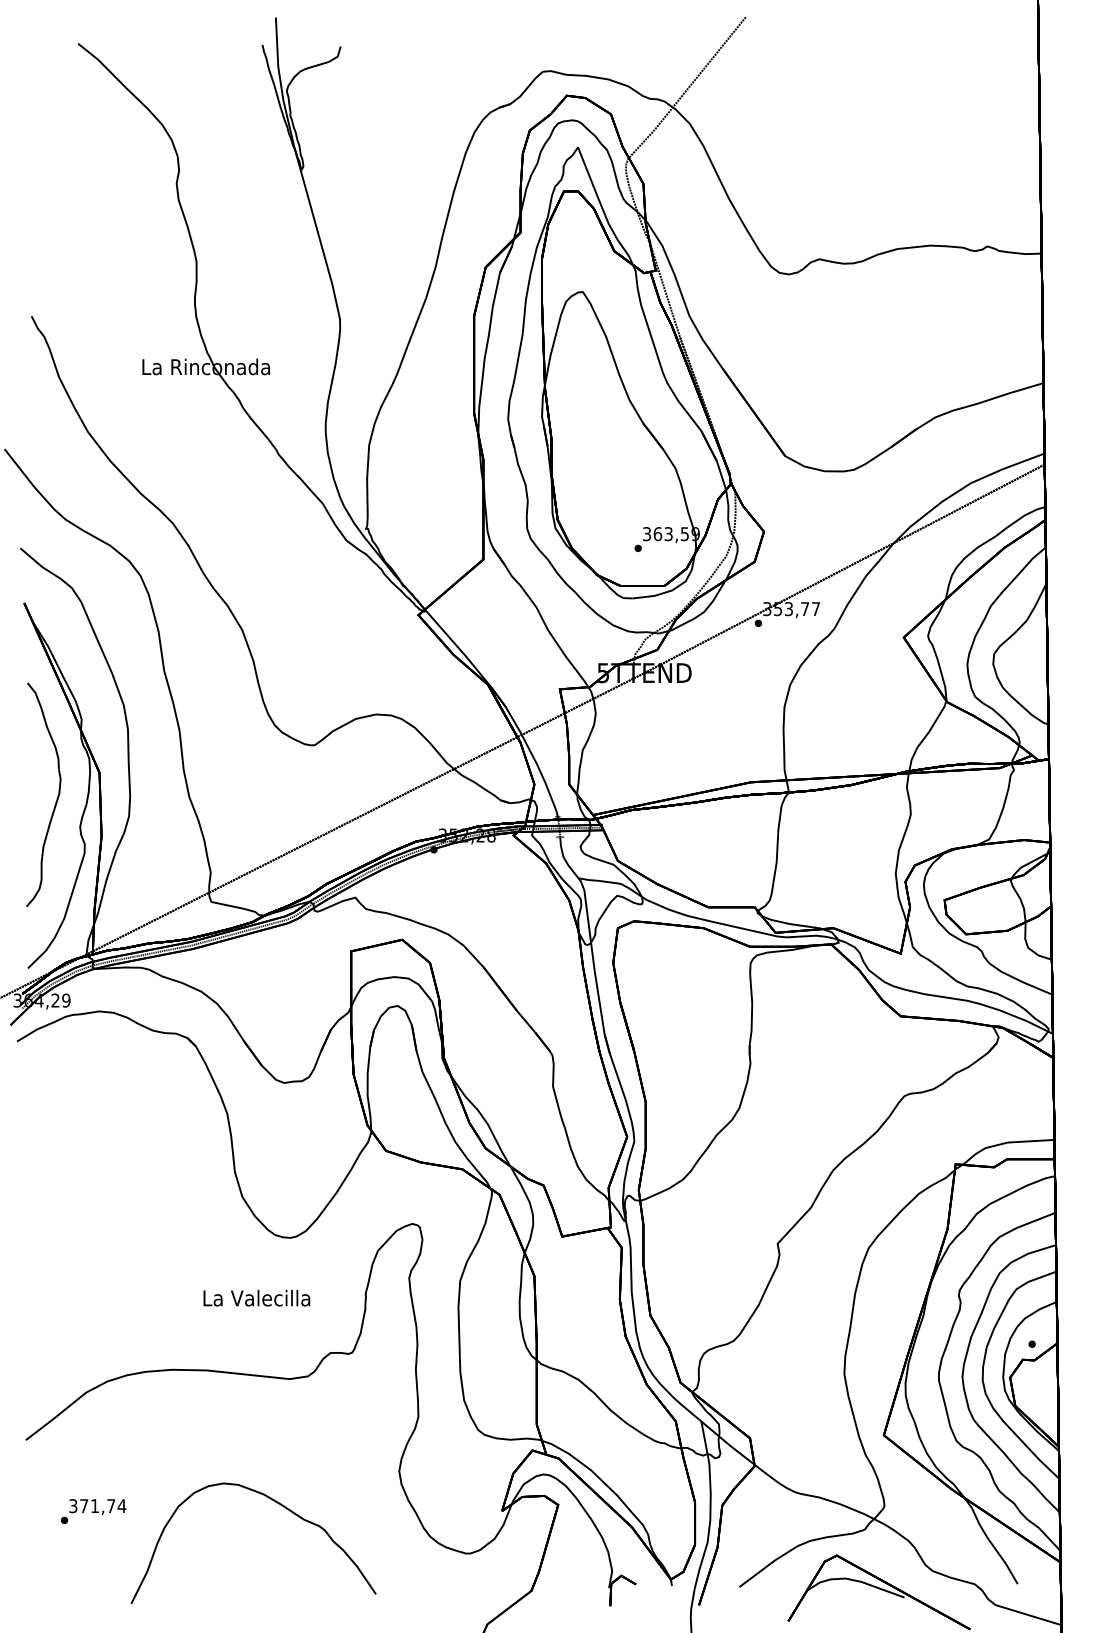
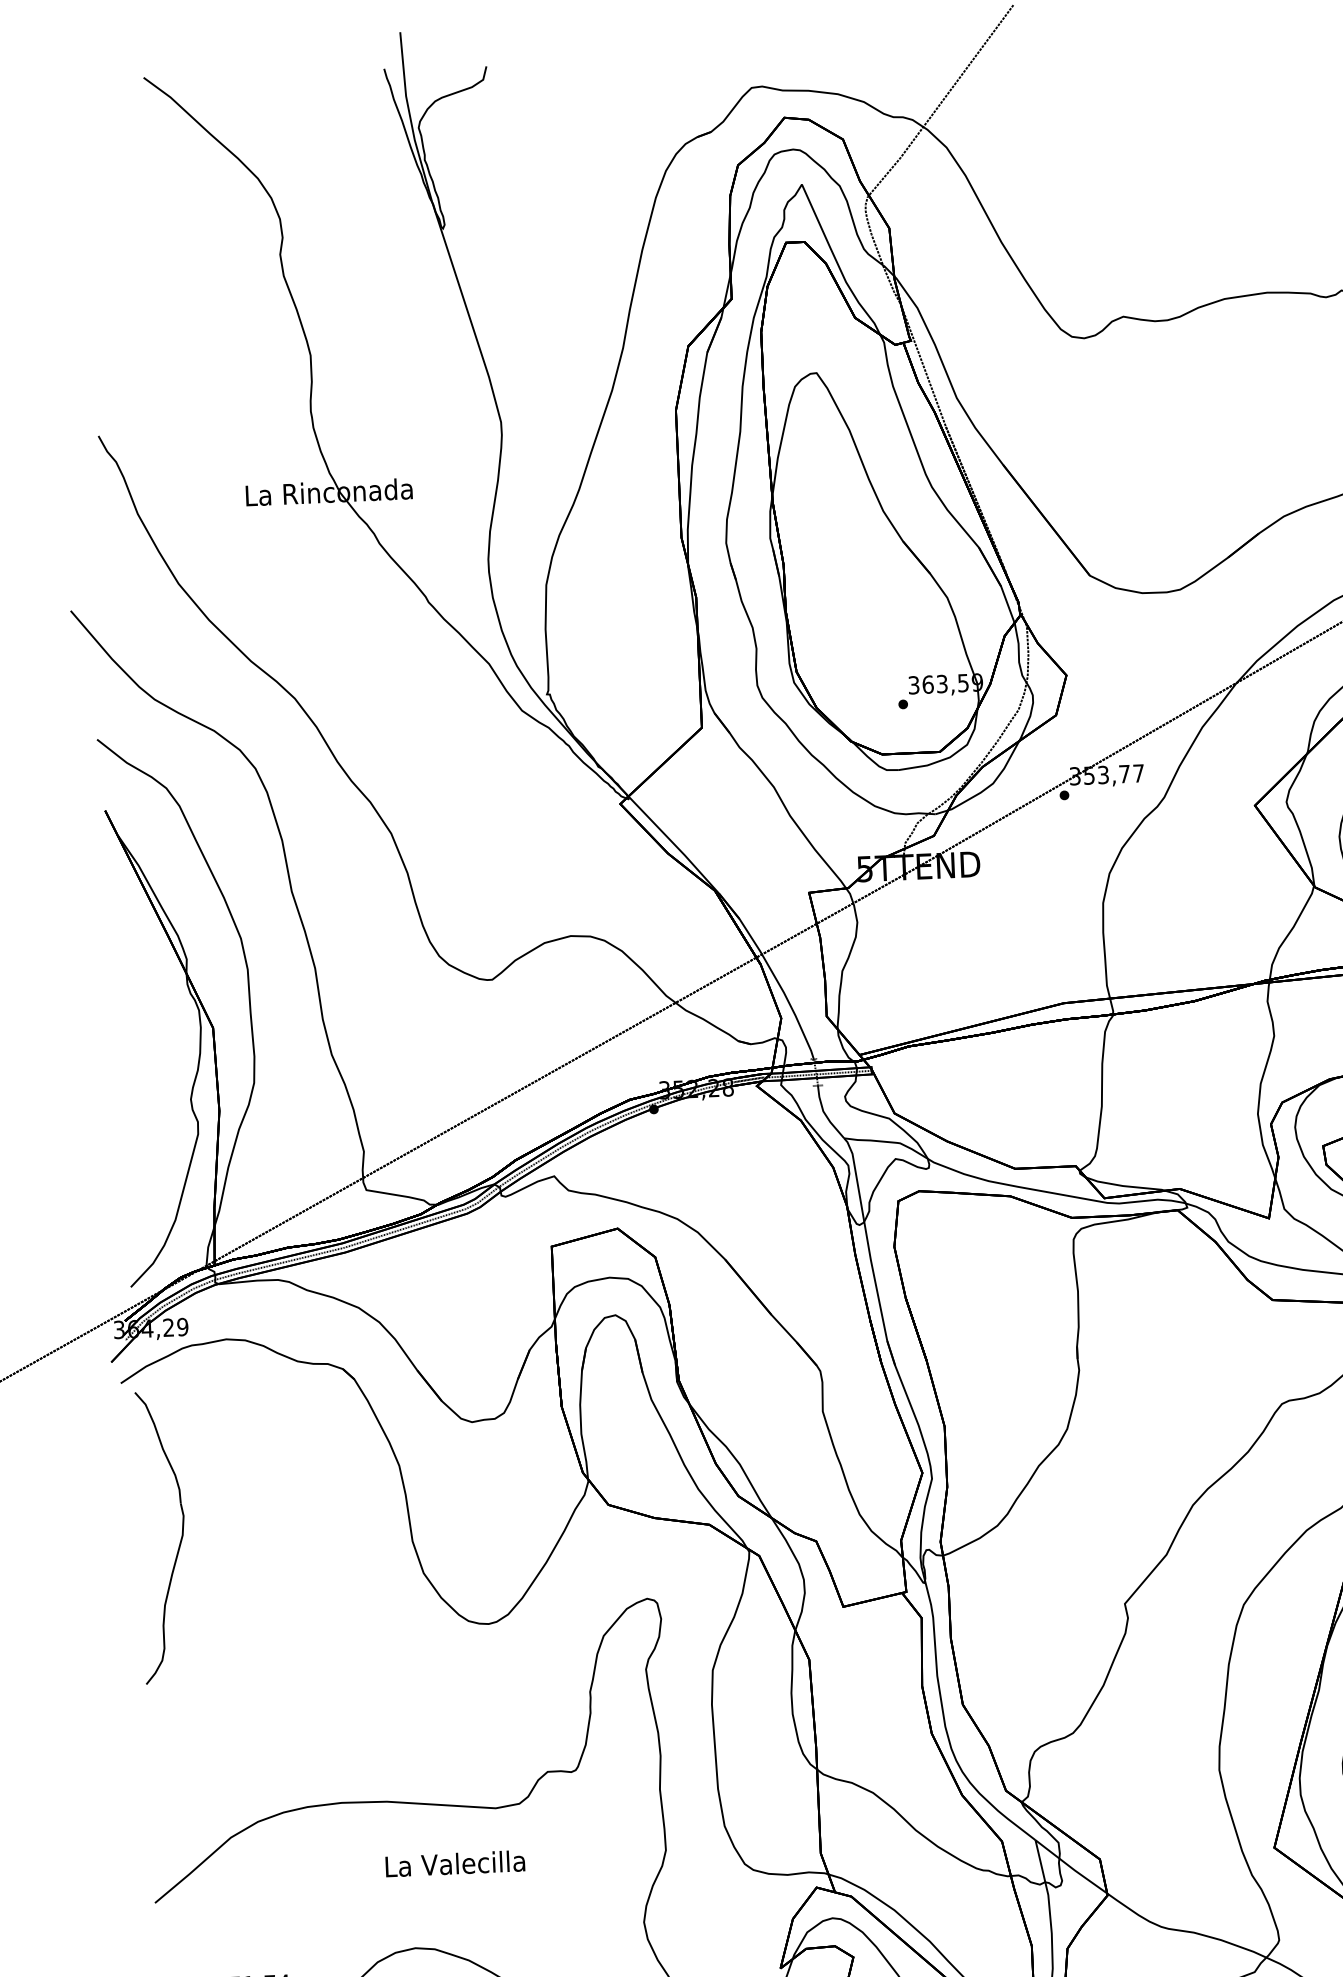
part: (56, 798) -> (179, 1541), moved
text: (256, 1297) -> (454, 1862), moved

